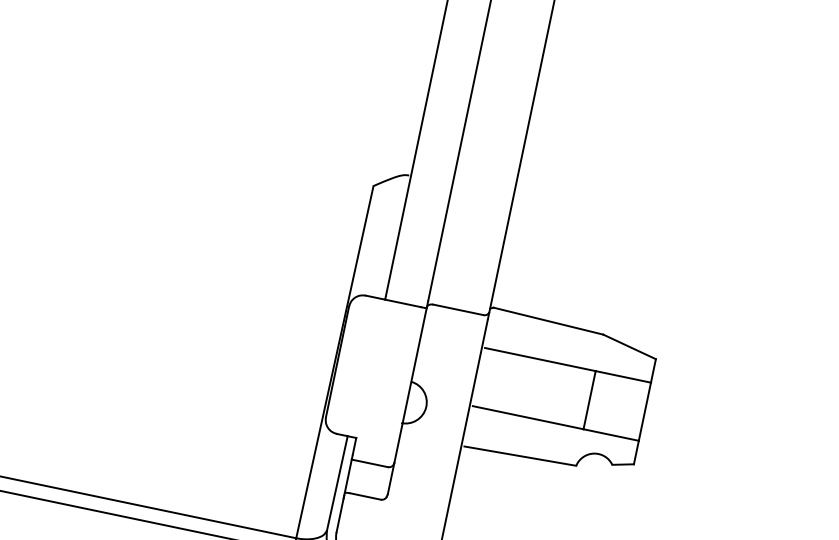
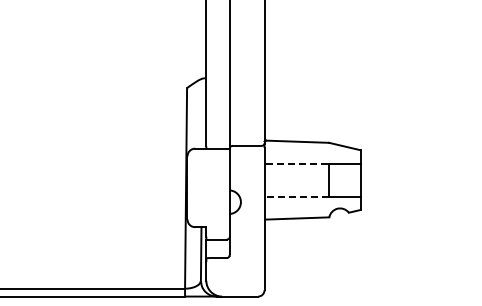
line: (541, 359) -> (298, 163), solid -> dashed
line: (527, 417) -> (297, 196), solid -> dashed

